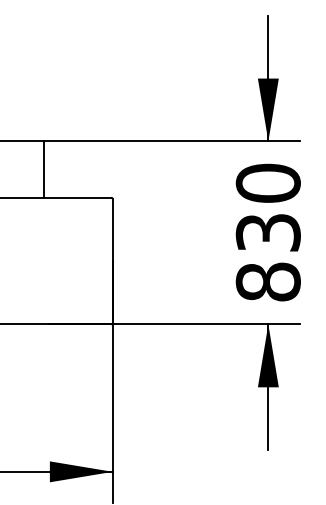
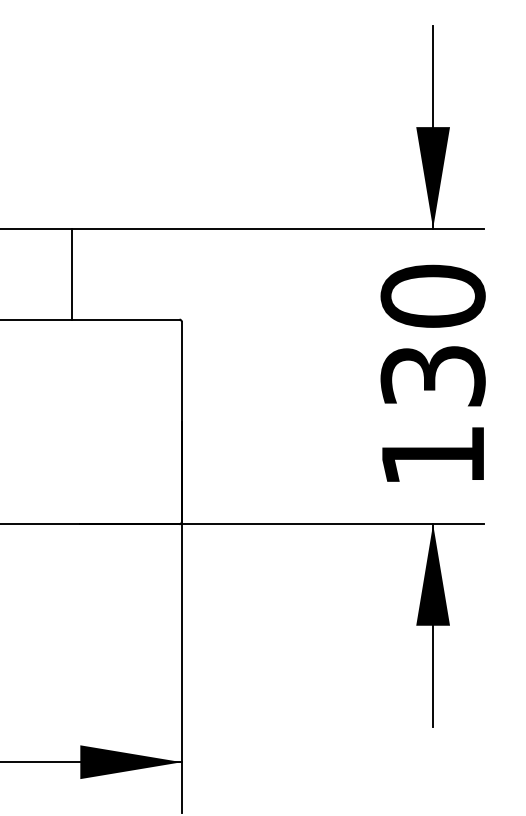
text: (267, 281) -> (431, 454), 830 -> 130

